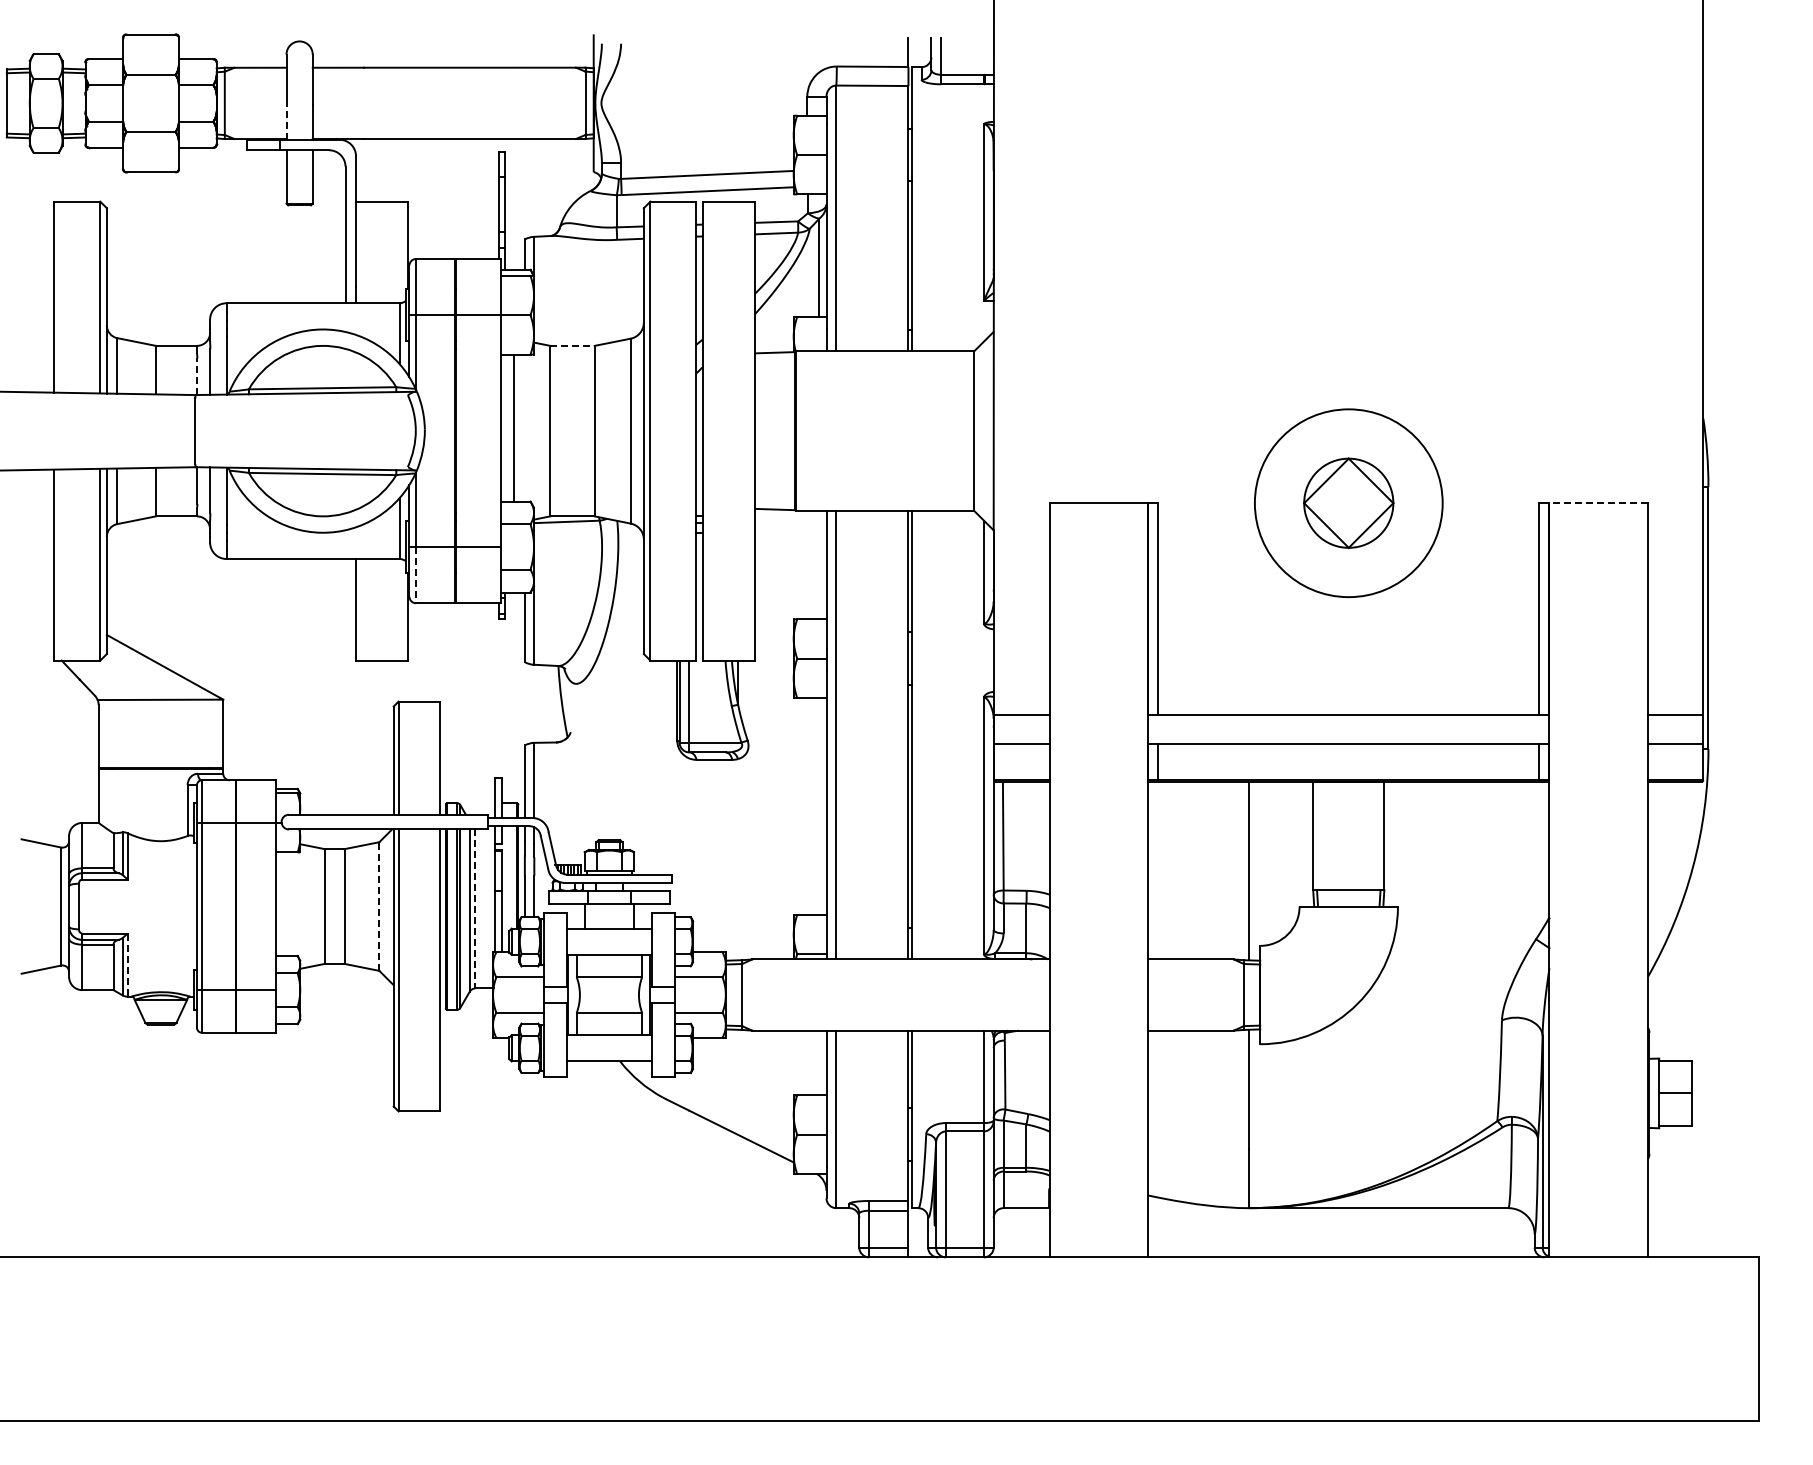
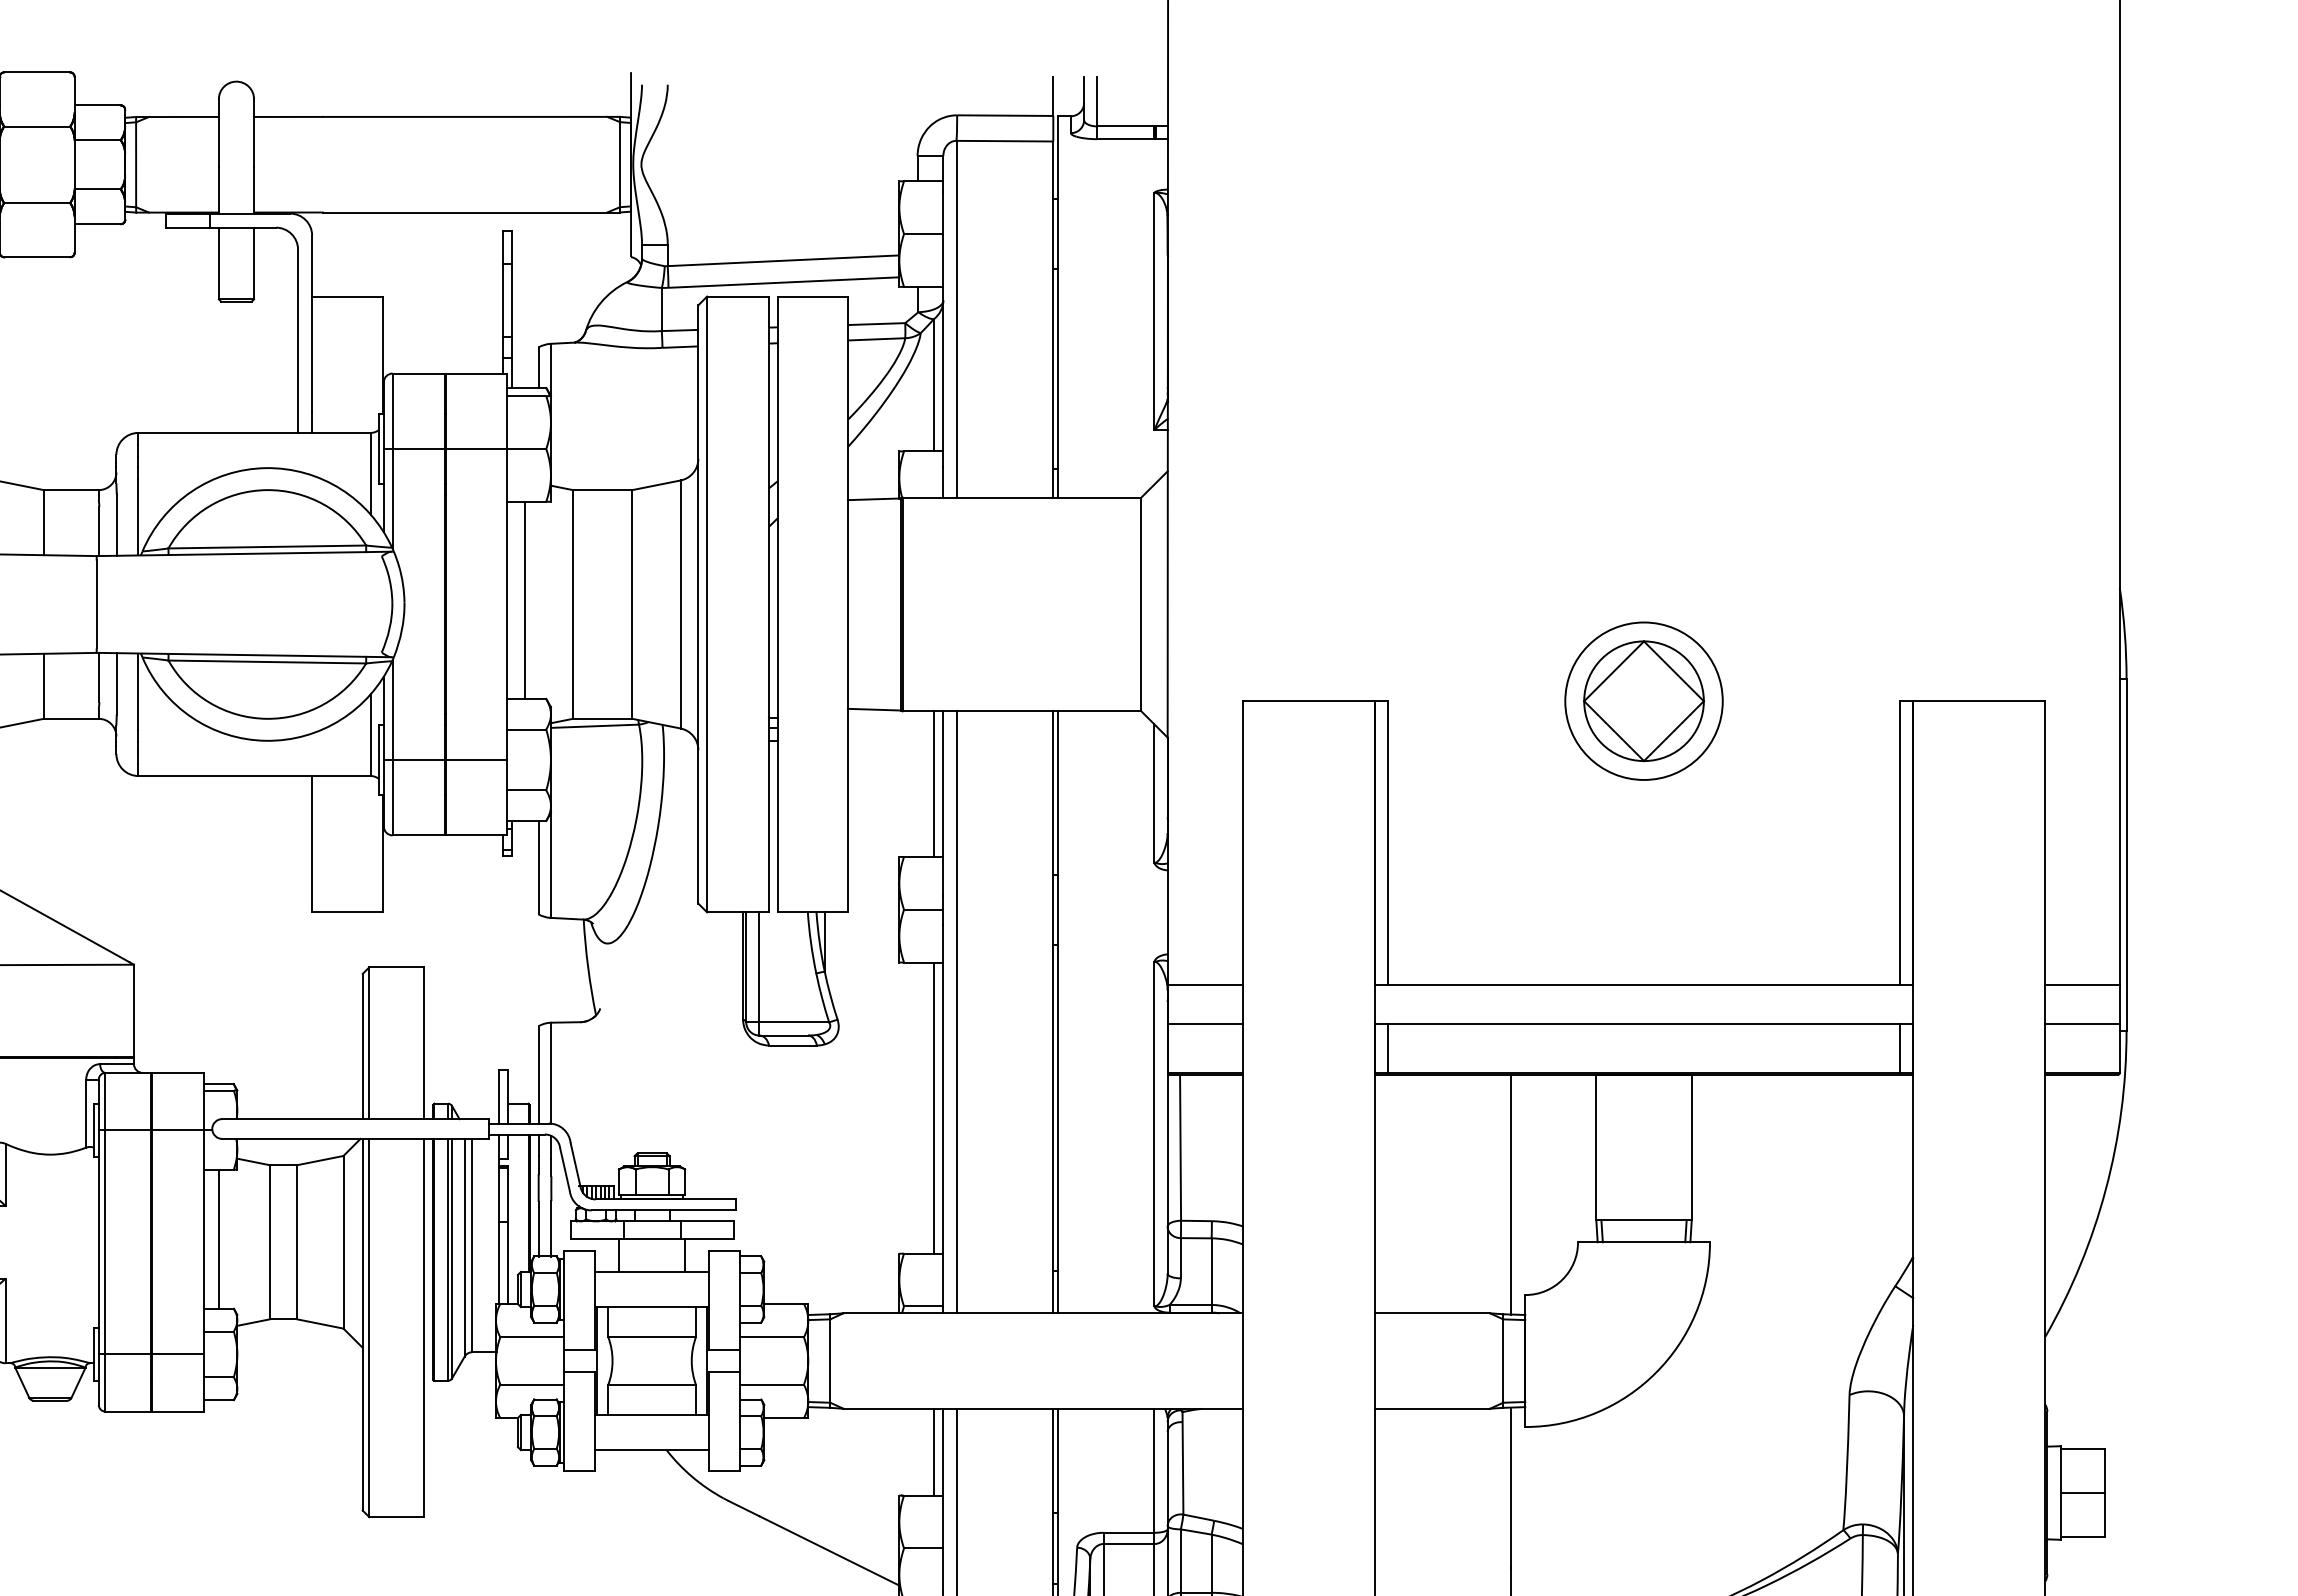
line: (286, 122) -> (218, 190), dashed -> solid
line: (573, 345) -> (603, 489), dashed -> solid
line: (197, 376) -> (99, 531), dashed -> solid
circle: (1348, 502) -> (1643, 700), size x0.62
line: (1598, 503) -> (1979, 701), dashed -> solid
line: (819, 564) -> (933, 783), added
line: (416, 575) -> (393, 798), dashed -> solid
line: (819, 806) -> (933, 1108), added
line: (286, 904) -> (218, 1239), added
line: (379, 906) -> (343, 1242), dashed -> solid
line: (475, 908) -> (472, 1244), dashed -> solid
line: (127, 965) -> (5, 1321), dashed -> solid
line: (819, 1062) -> (933, 1451), added

